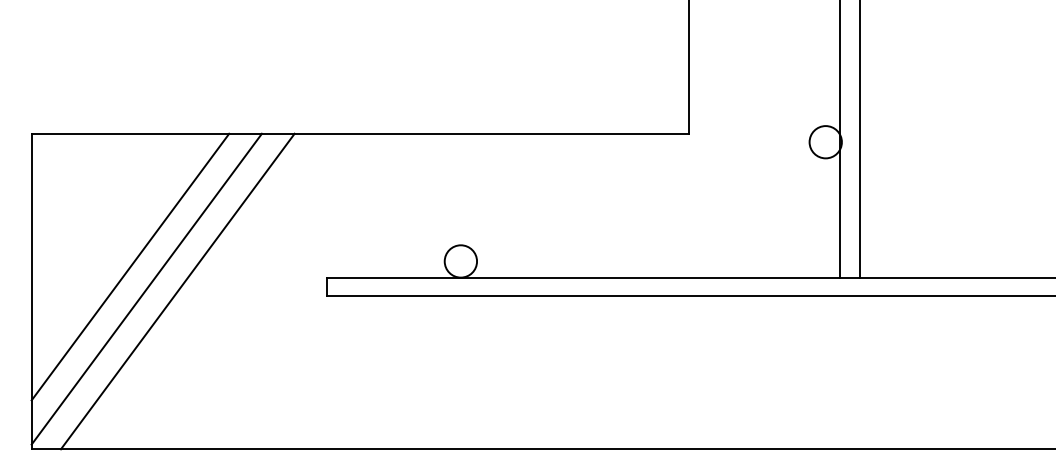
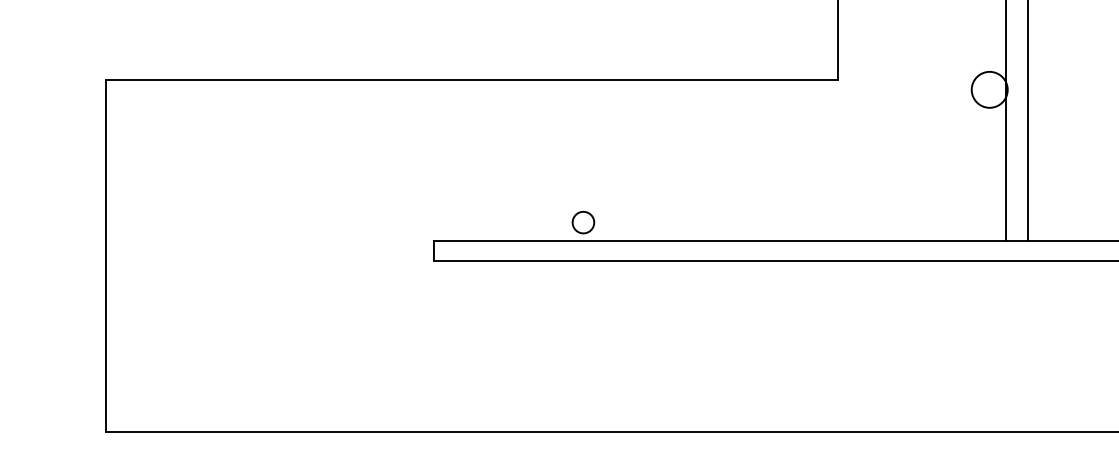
circle: (460, 261) -> (583, 222), size x0.6
line: (130, 266) -> (215, 228), removed
line: (146, 288) -> (233, 252), removed
line: (177, 291) -> (267, 256), removed

